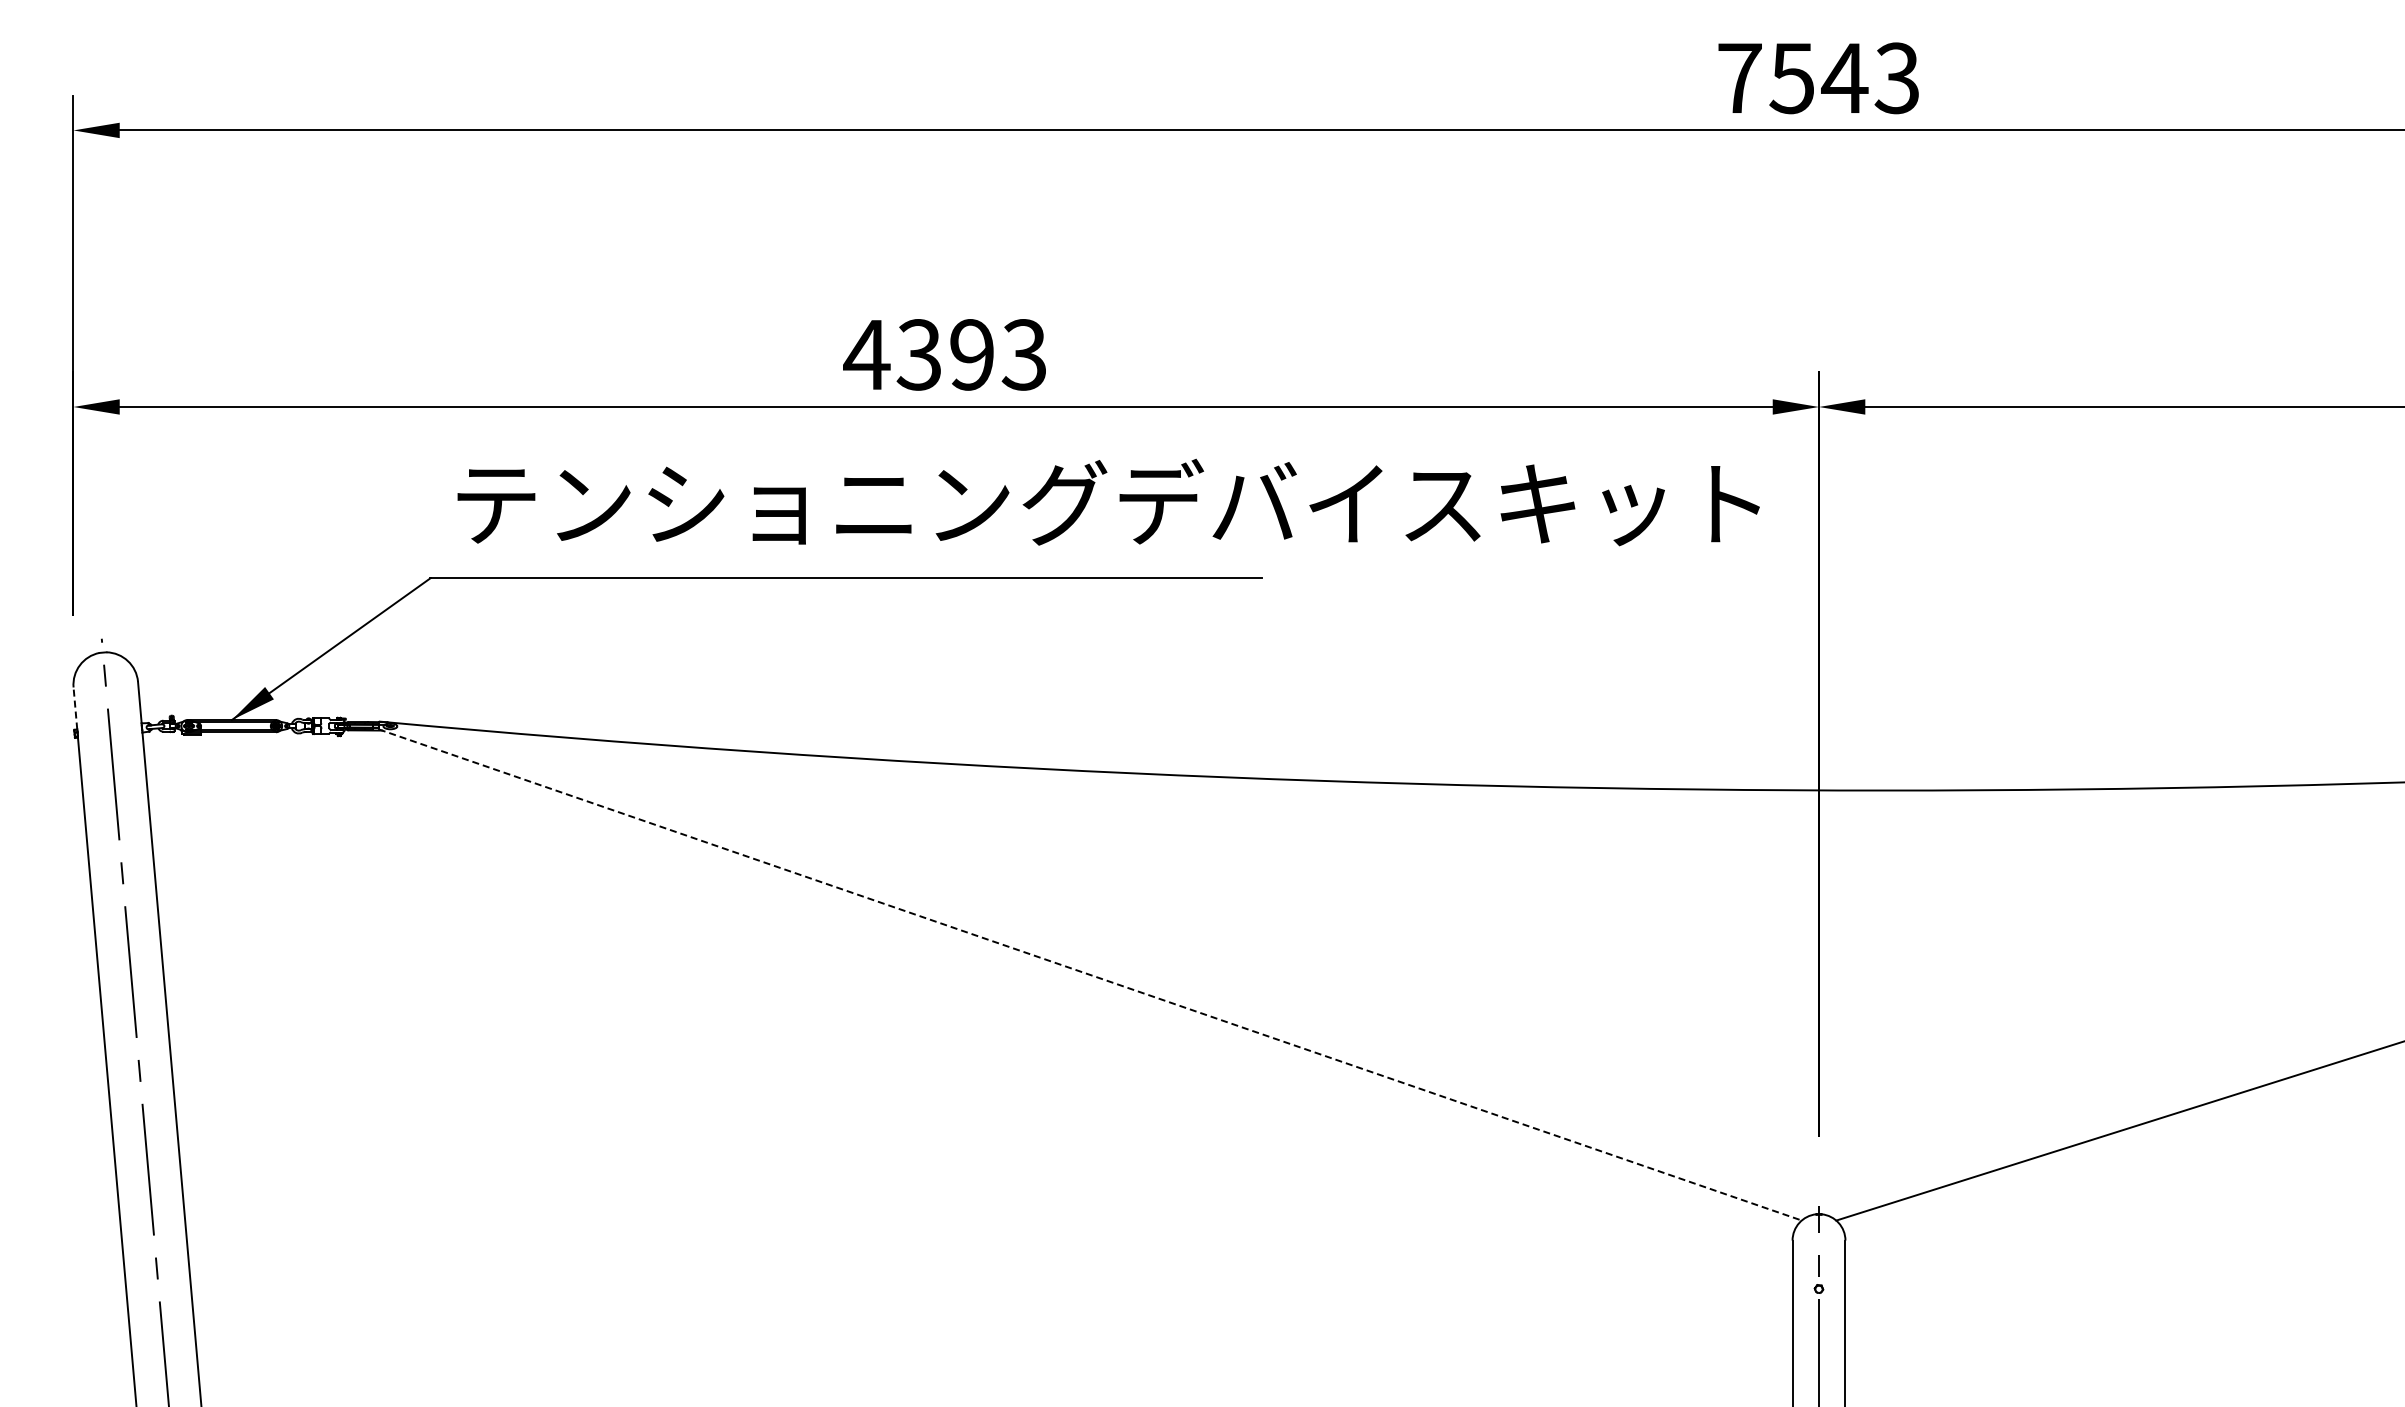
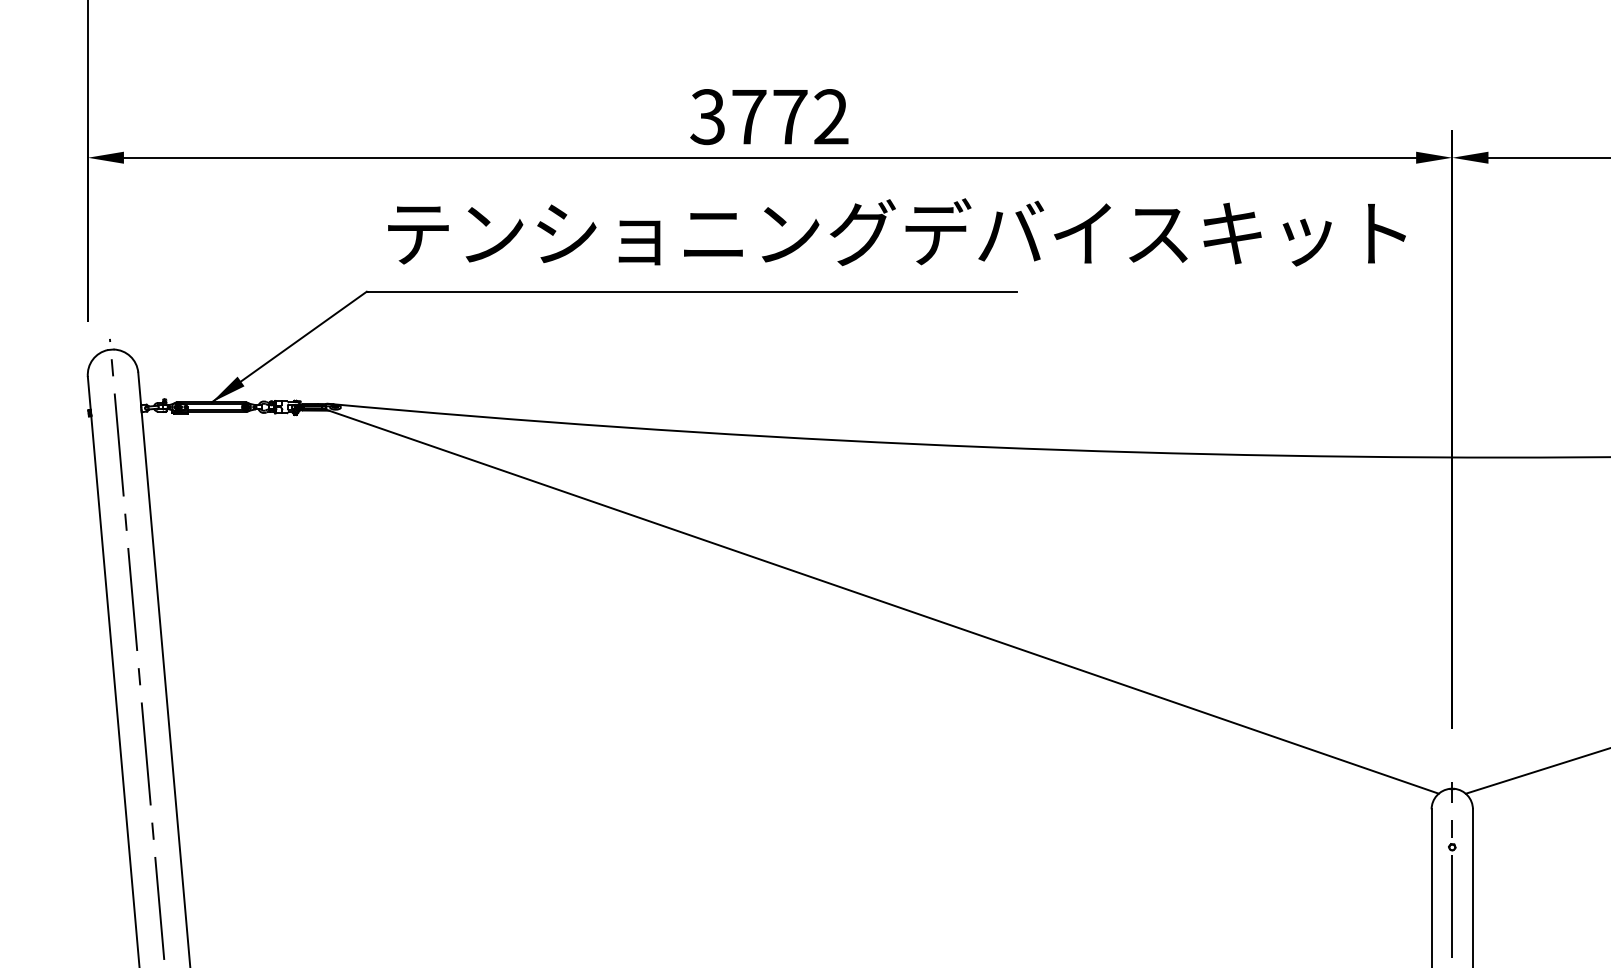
text: (944, 354) -> (768, 116), 4393 -> 3772
line: (75, 708) -> (89, 393), dashed -> solid
line: (1090, 974) -> (882, 601), dashed -> solid

